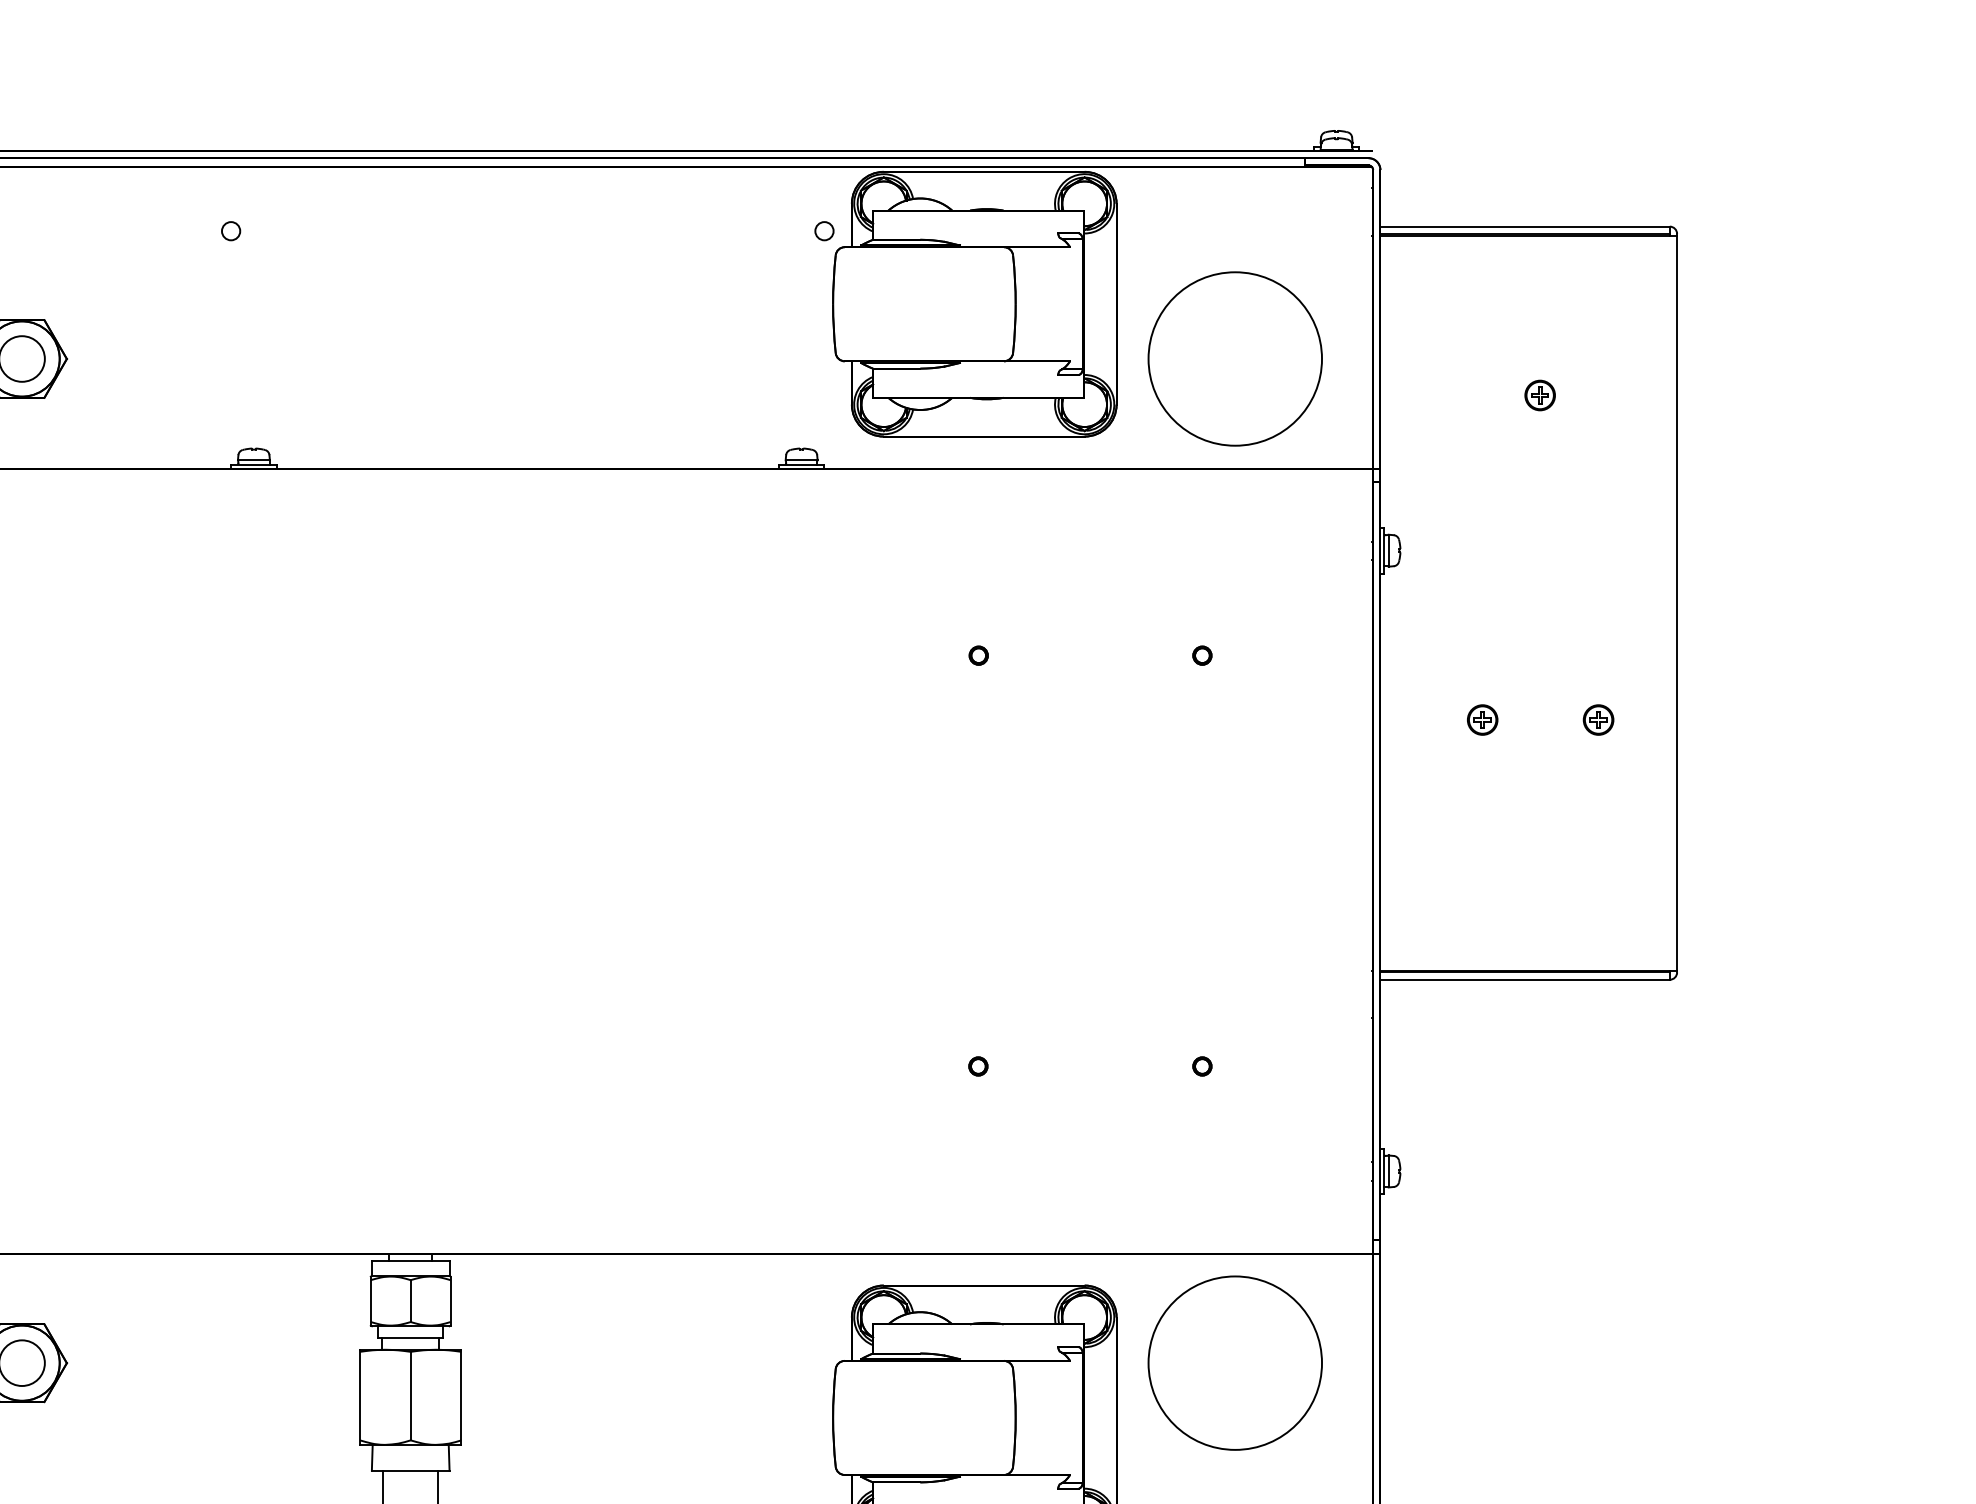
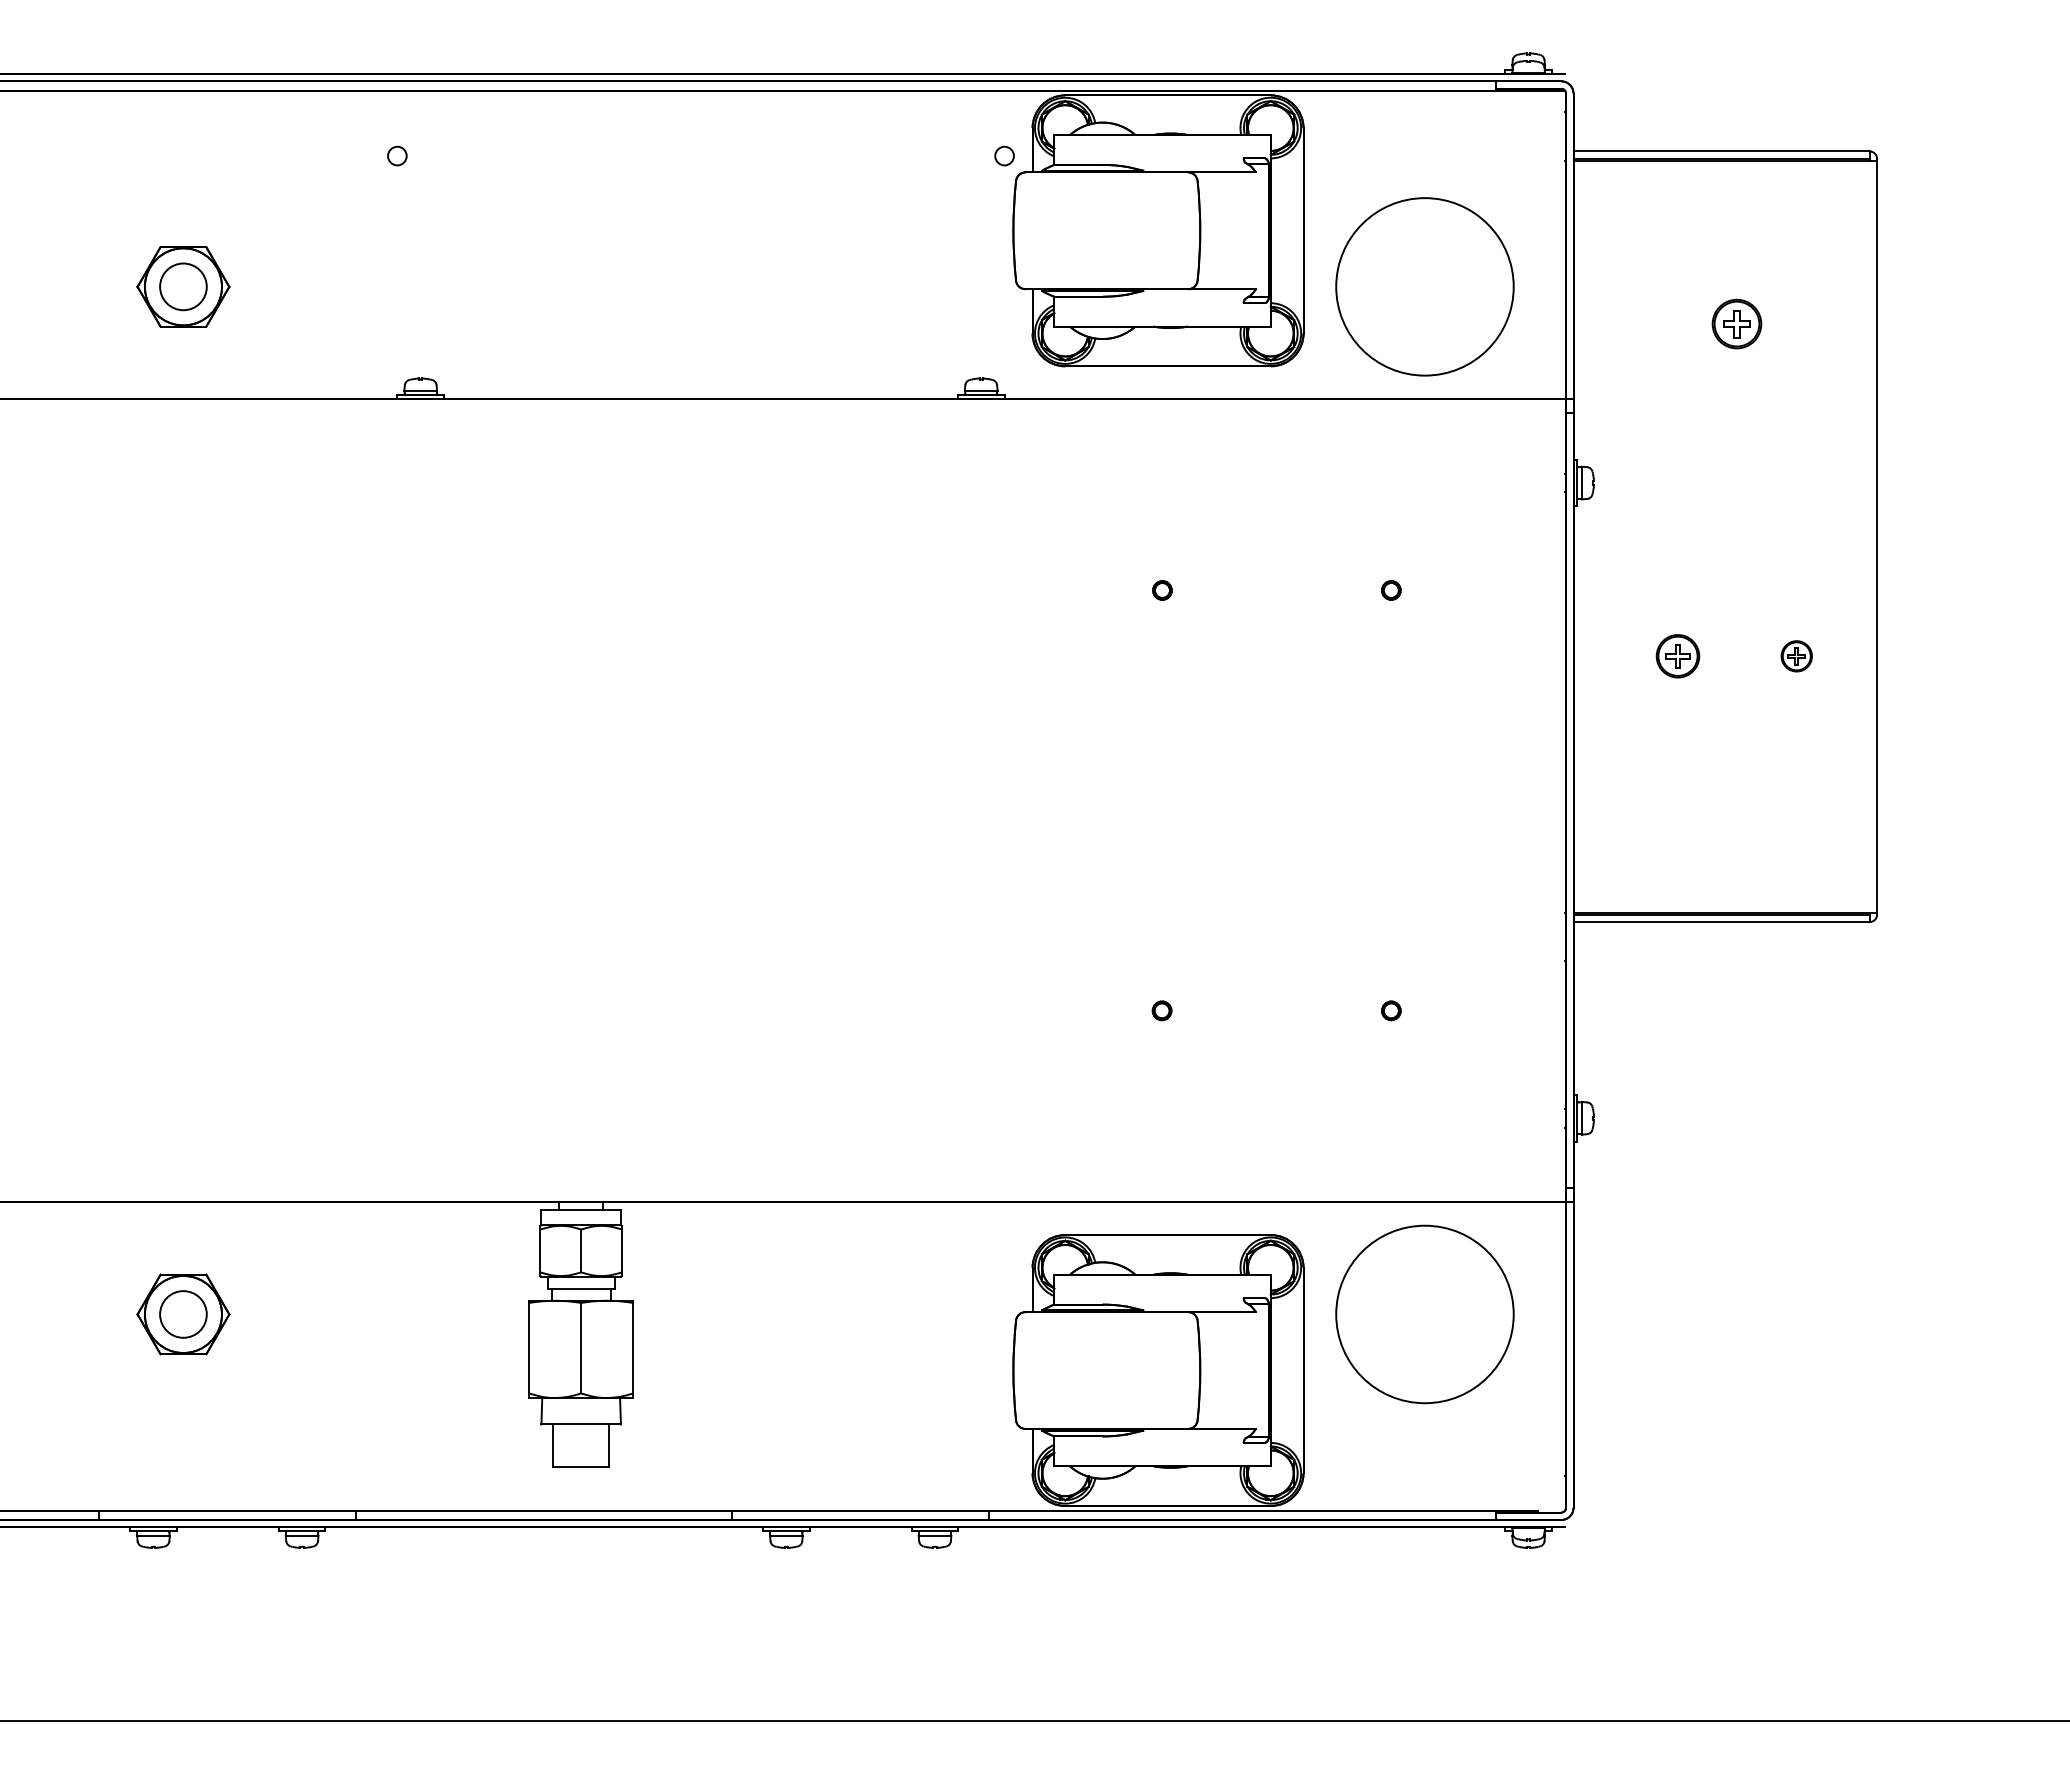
part: (1539, 395) -> (1736, 324), size x1.6
part: (1483, 720) -> (1678, 656), size x1.4

